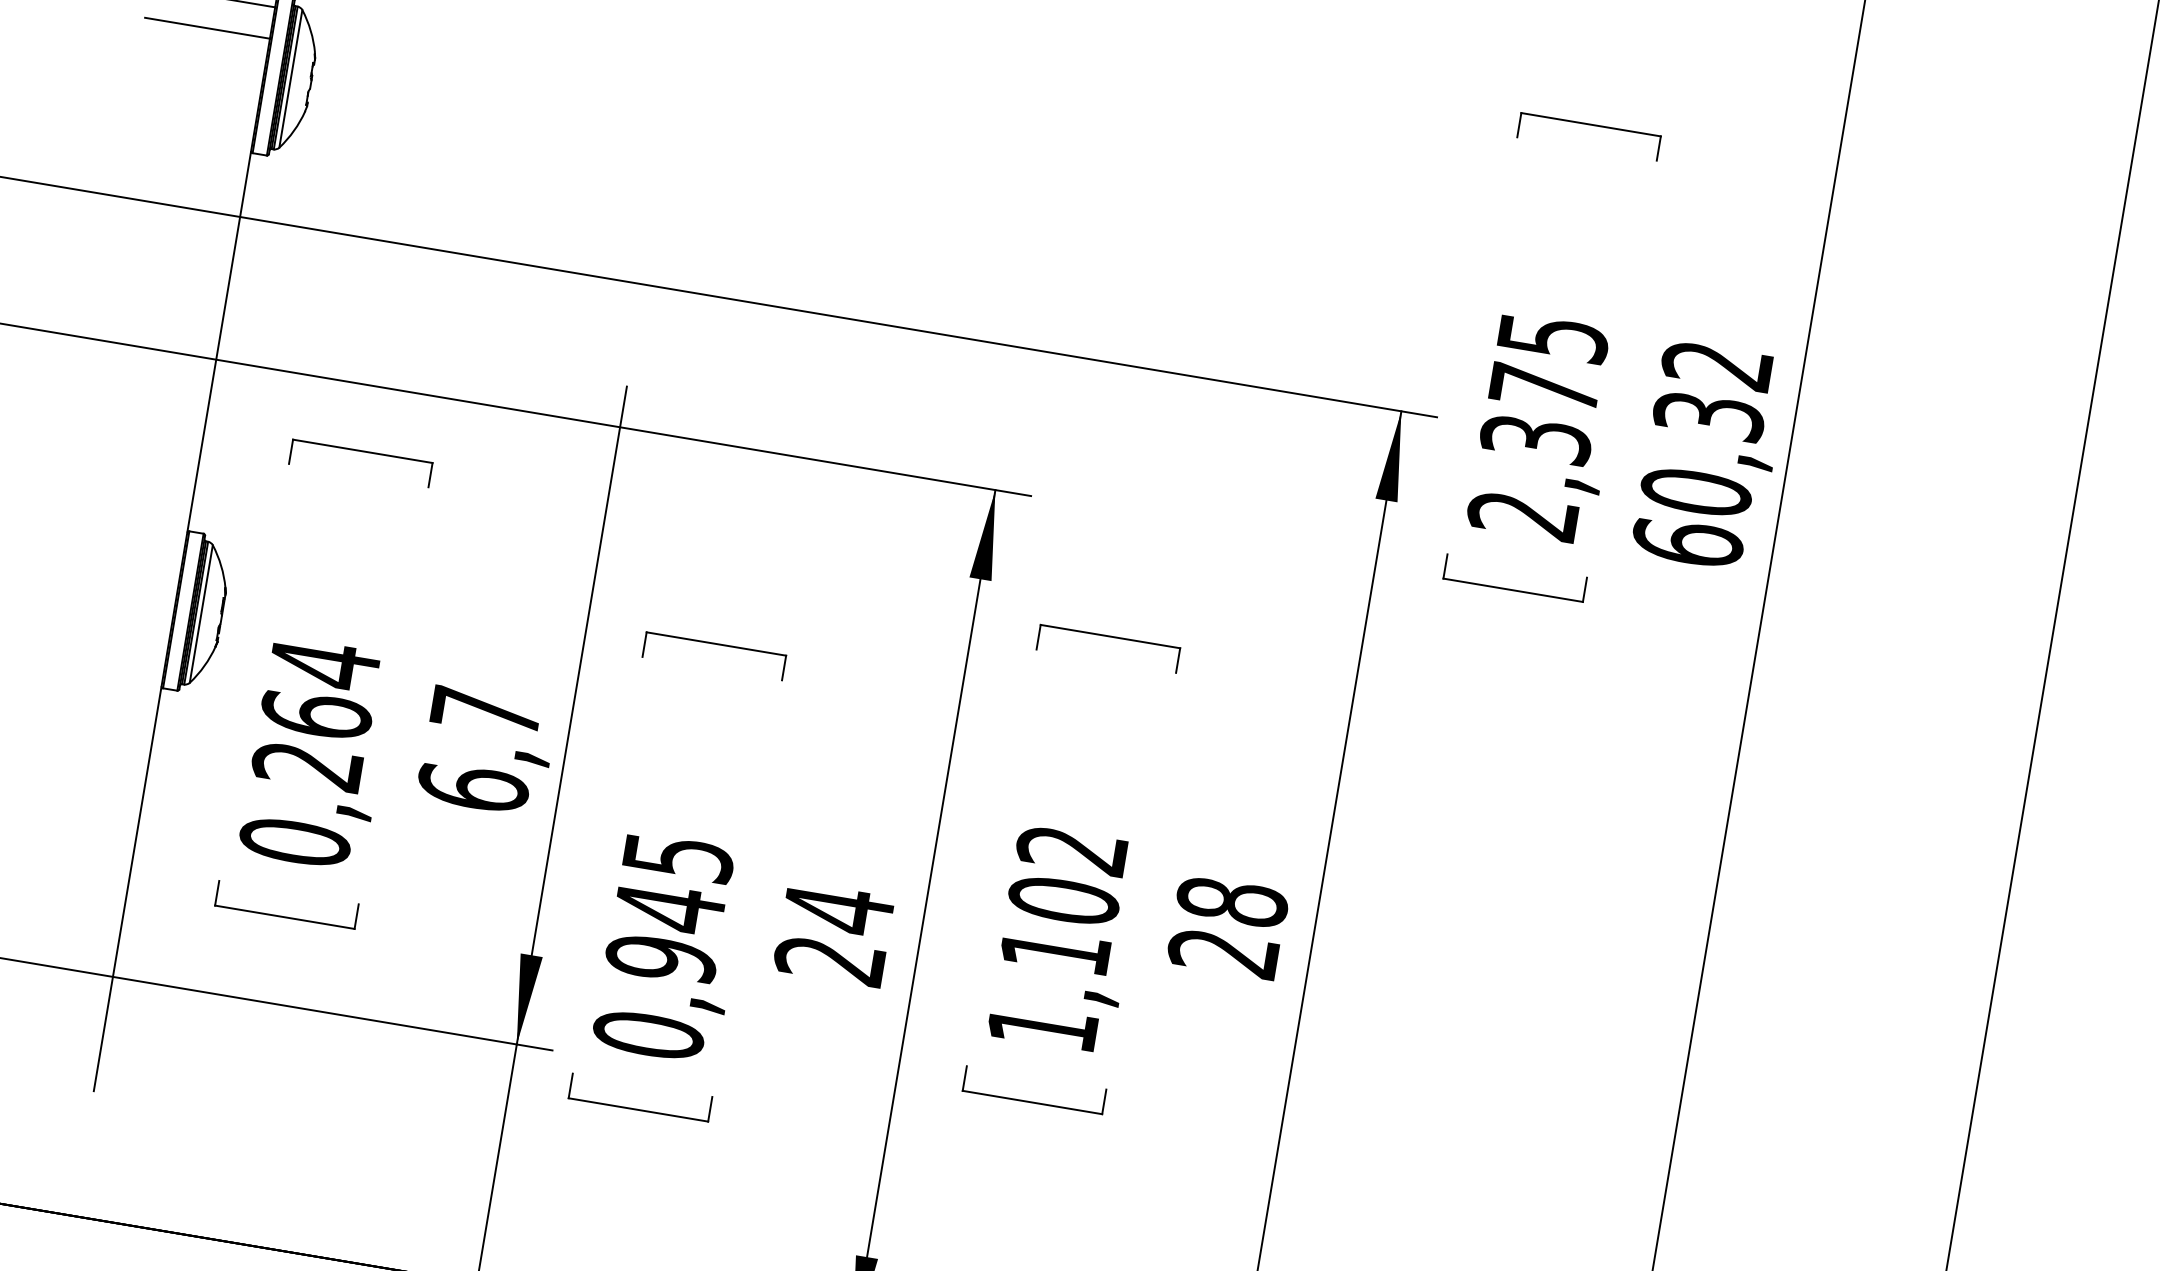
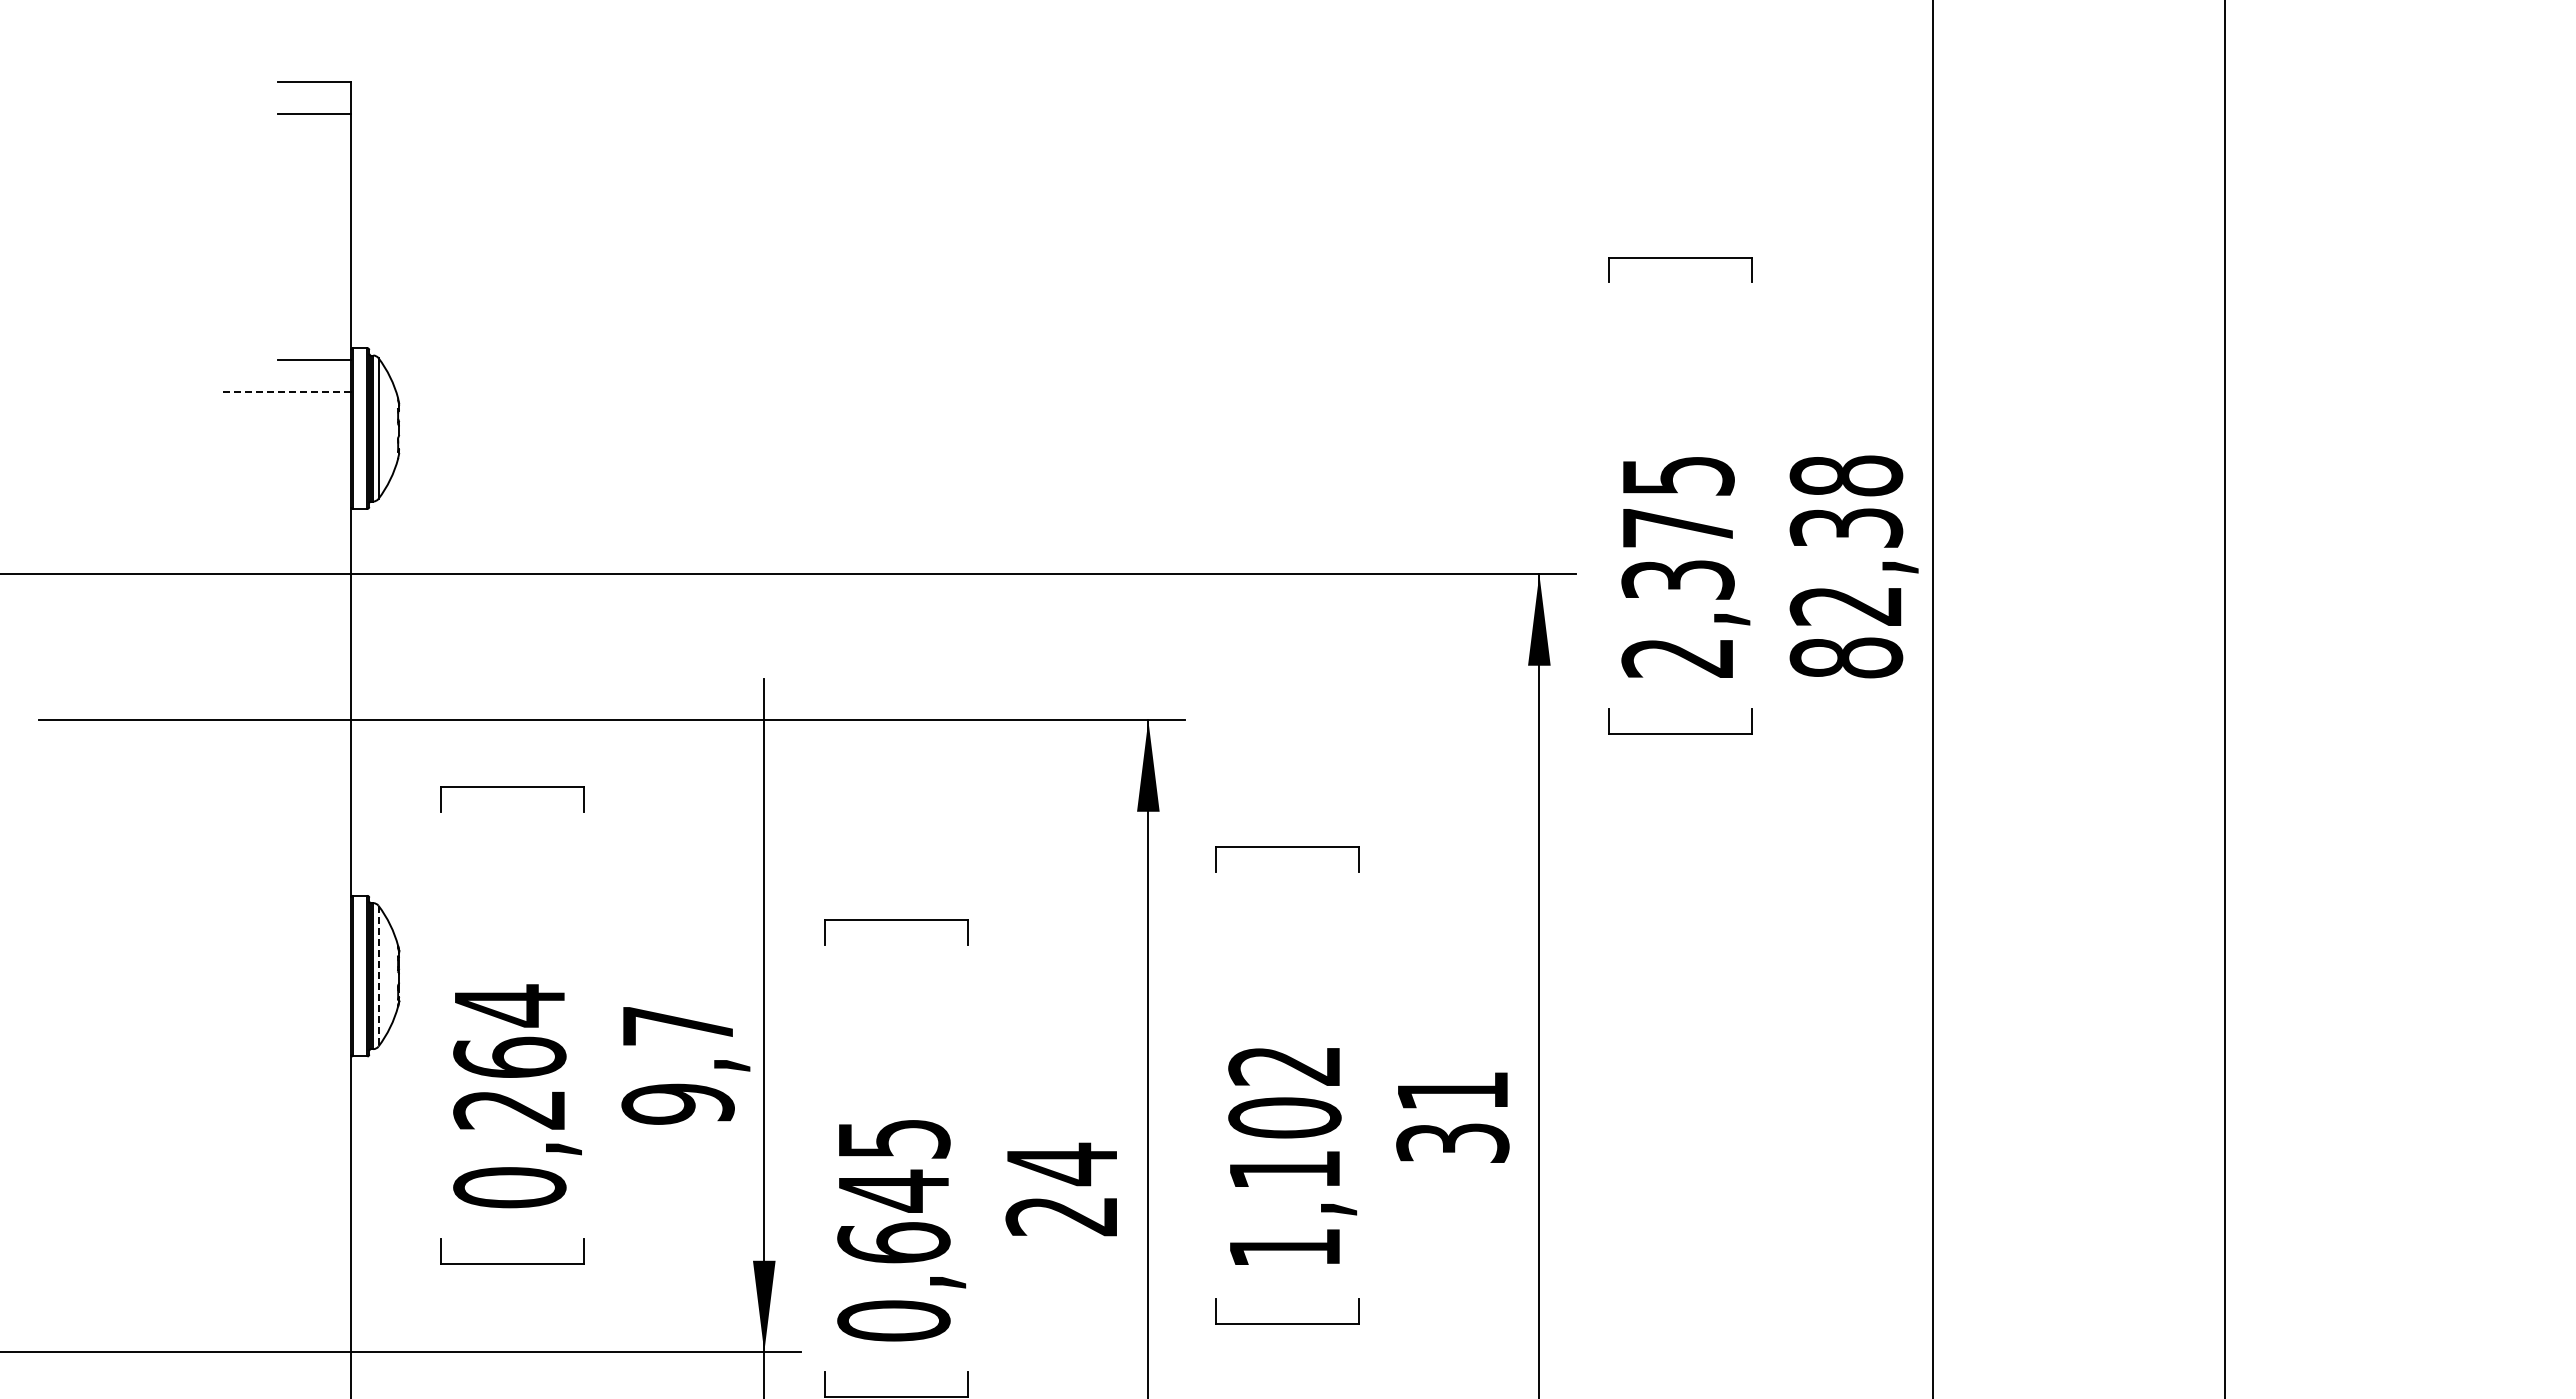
line: (207, 28) -> (287, 392), solid -> dashed
text: (1702, 453) -> (1846, 566), 60,32 -> 82,38
line: (201, 614) -> (378, 976), solid -> dashed
text: (472, 787) -> (677, 1103), 6,7 -> 9,7
text: (1227, 926) -> (1452, 1116), 28 -> 31
text: (661, 958) -> (893, 1242), 0,945 -> 0,645

